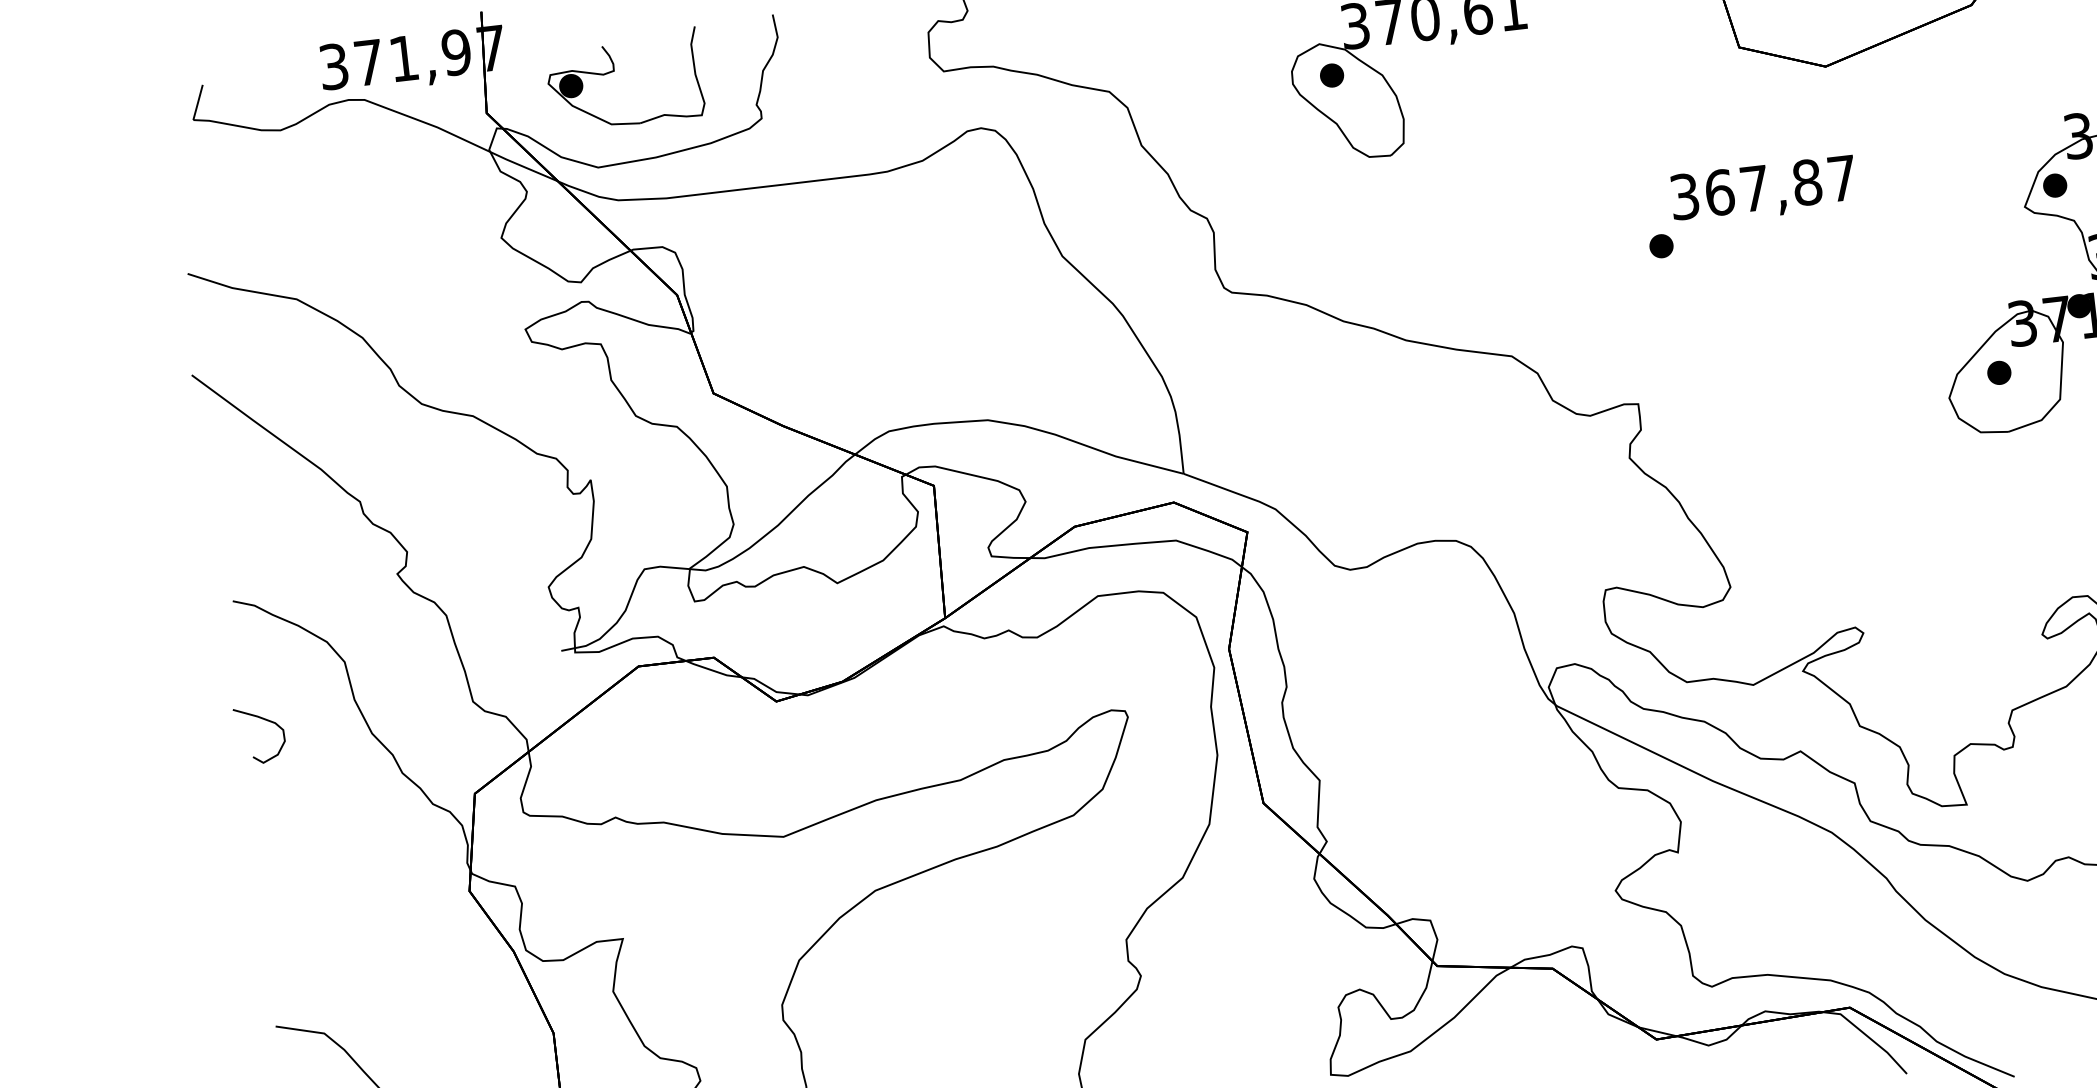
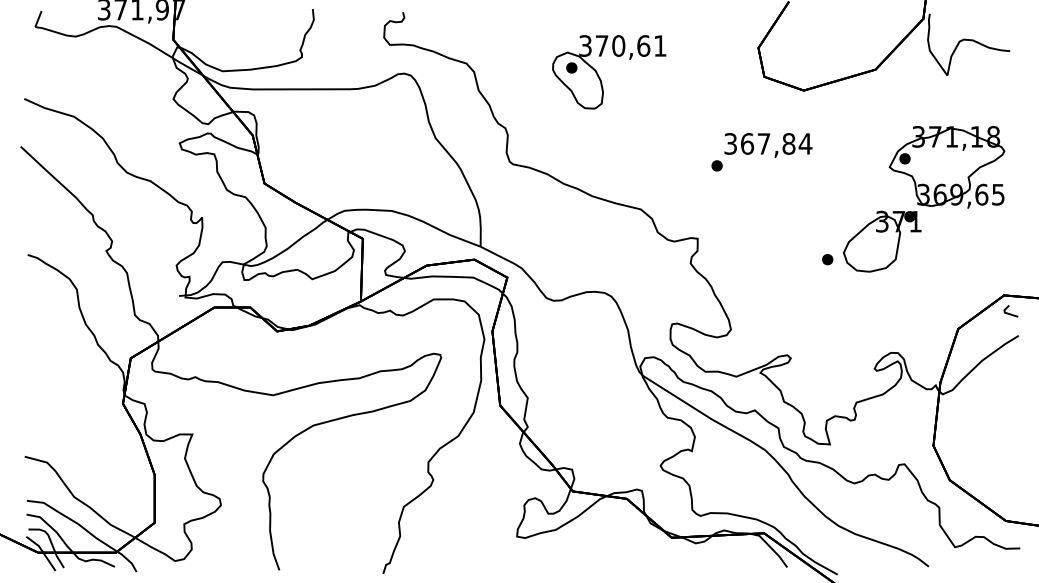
part: (623, 79) -> (239, 31), removed
text: (1841, 177) -> (805, 143), 367,87 -> 367,84
part: (1998, 372) -> (827, 259), moved
part: (265, 722) -> (36, 313), removed

